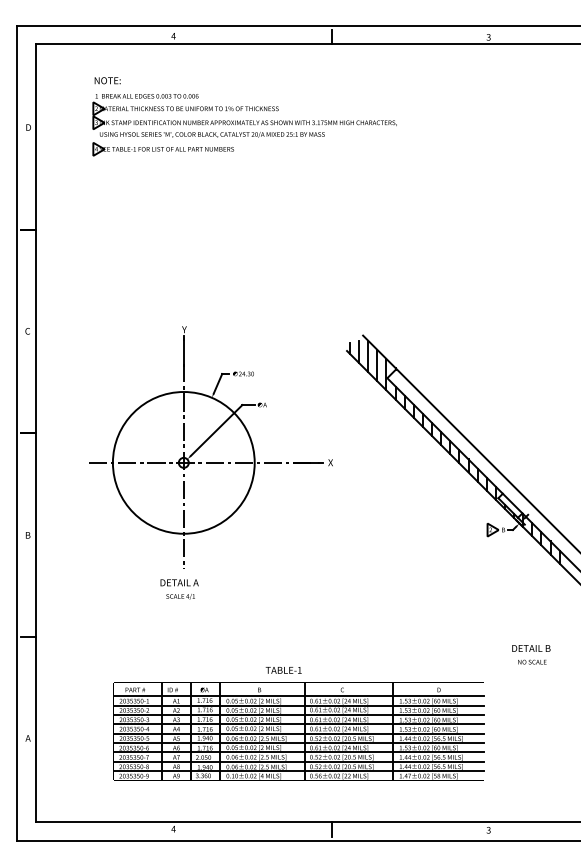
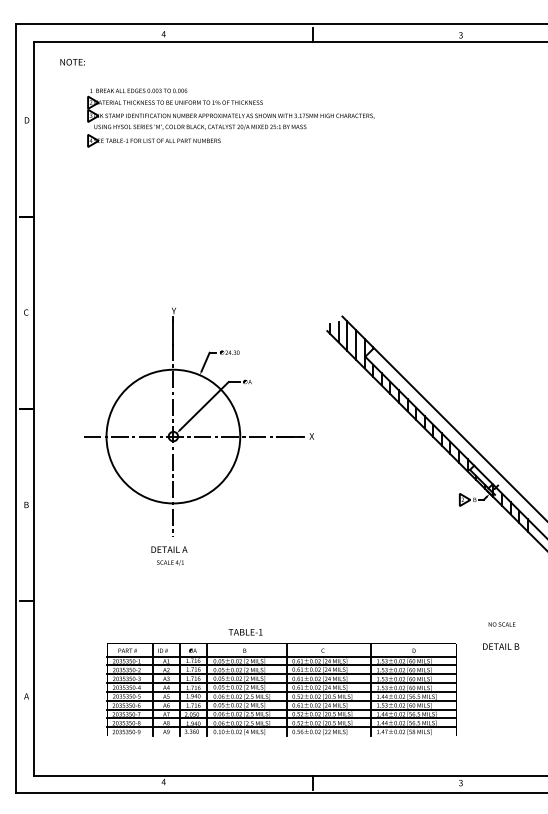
text: (107, 79) -> (72, 61), moved
text: (531, 648) -> (501, 646), moved
text: (283, 670) -> (245, 632), moved

